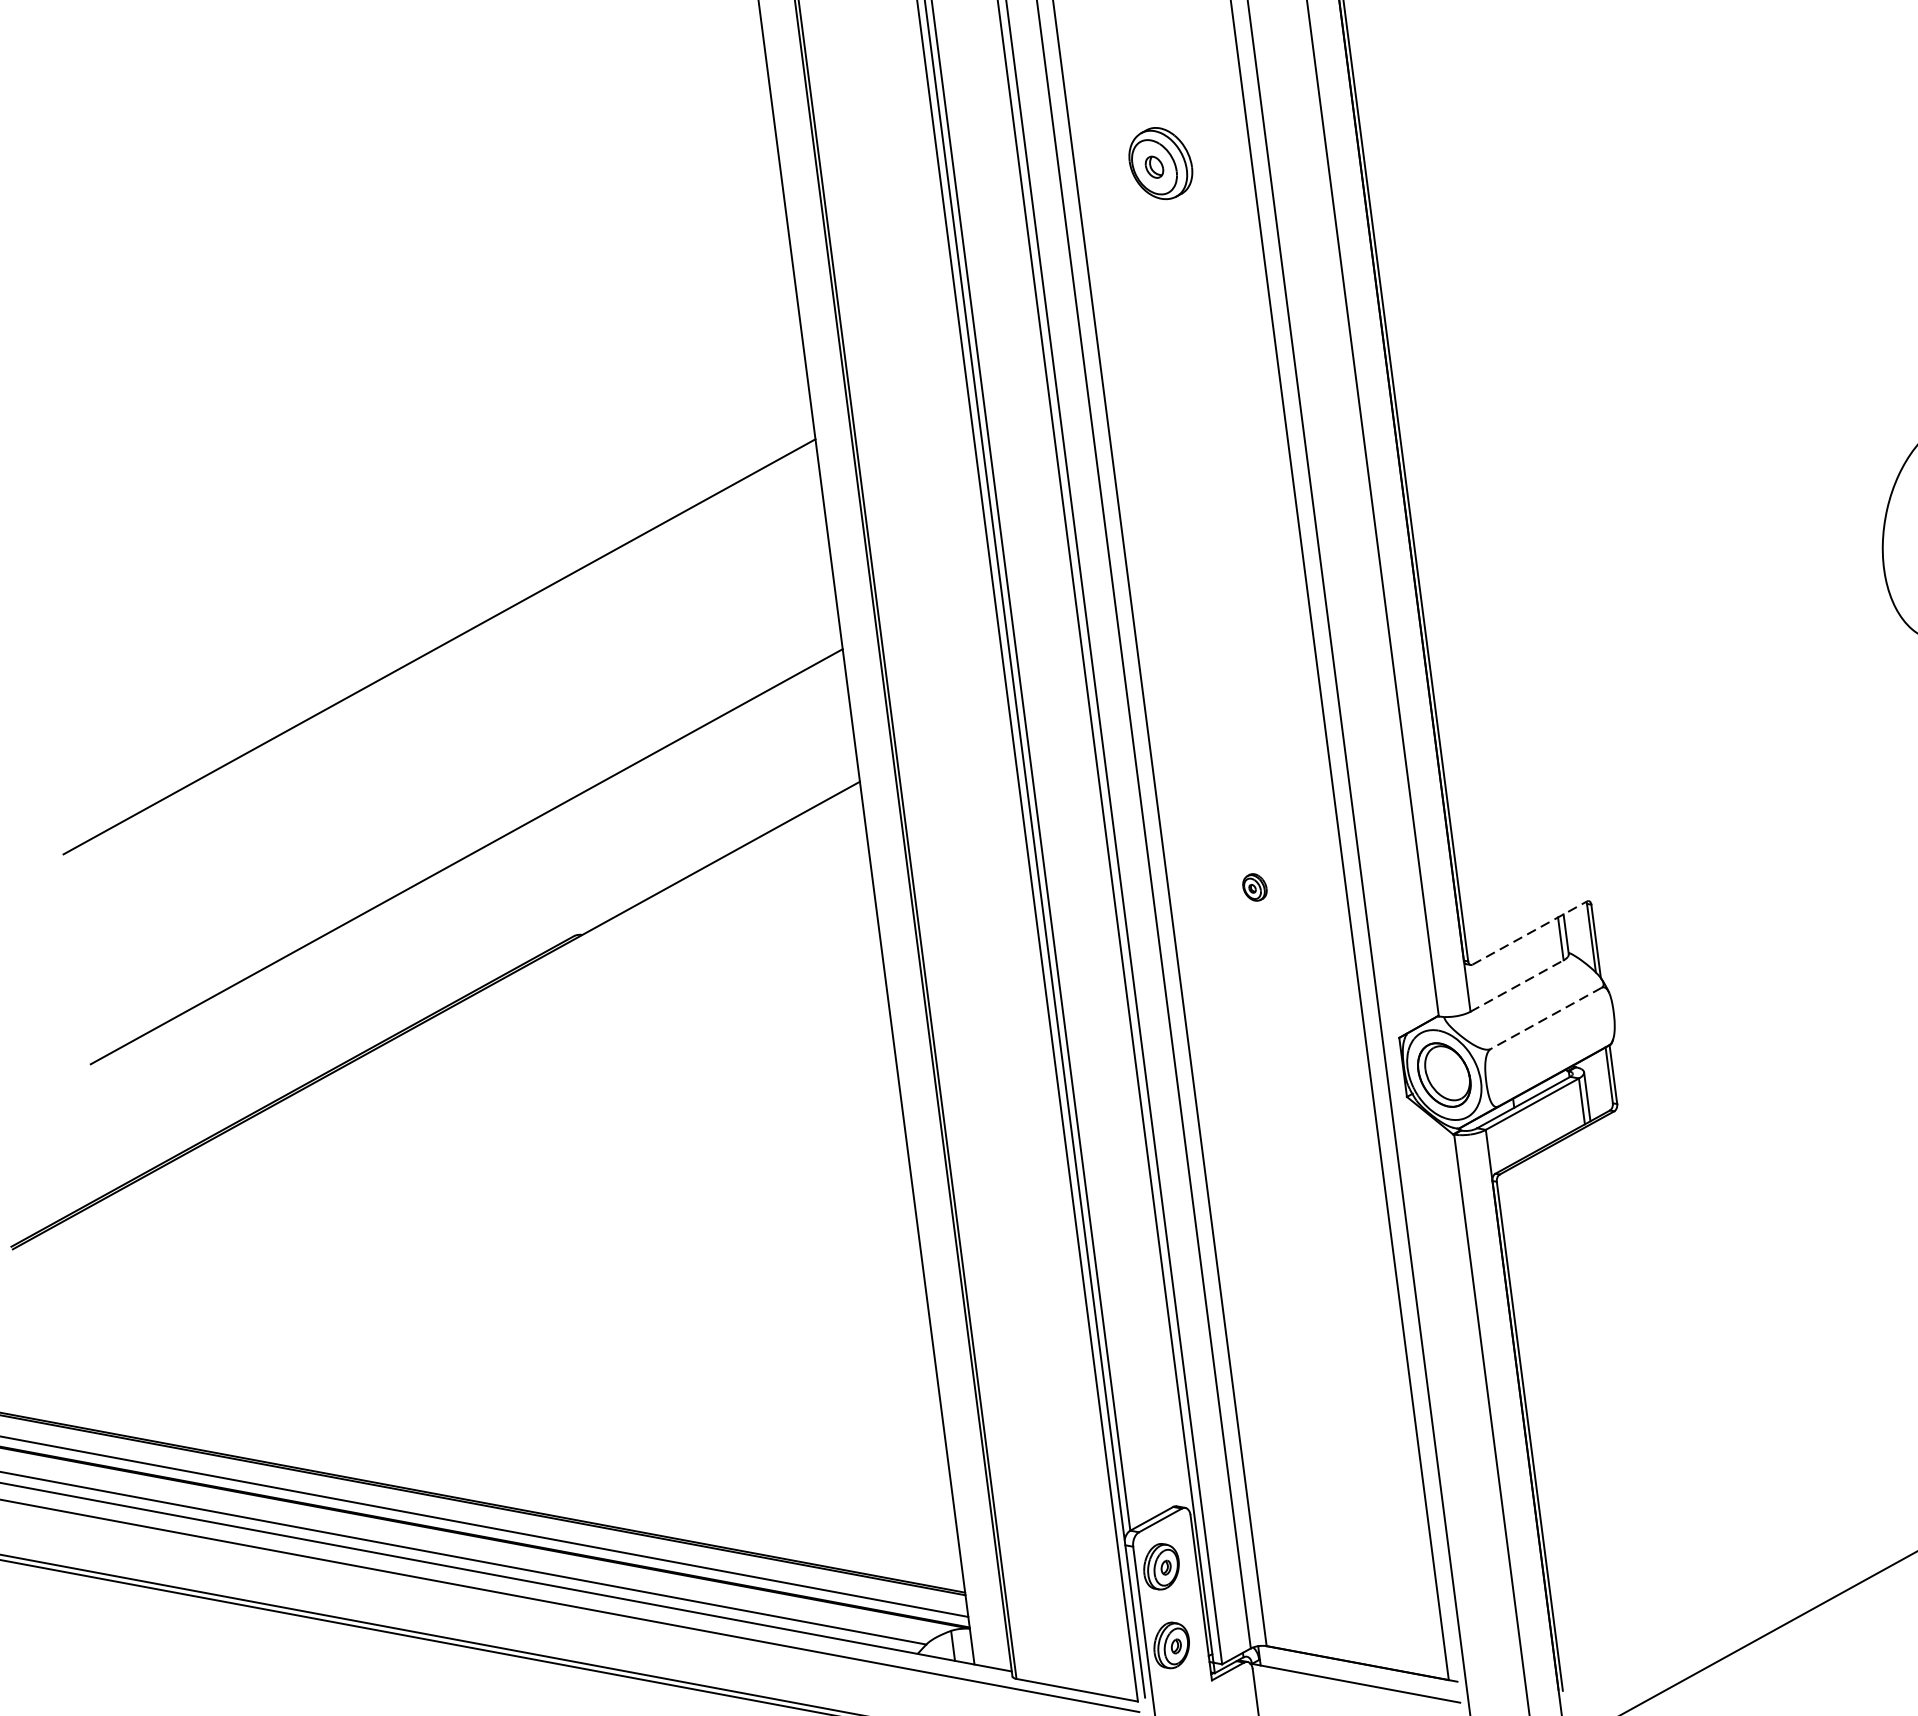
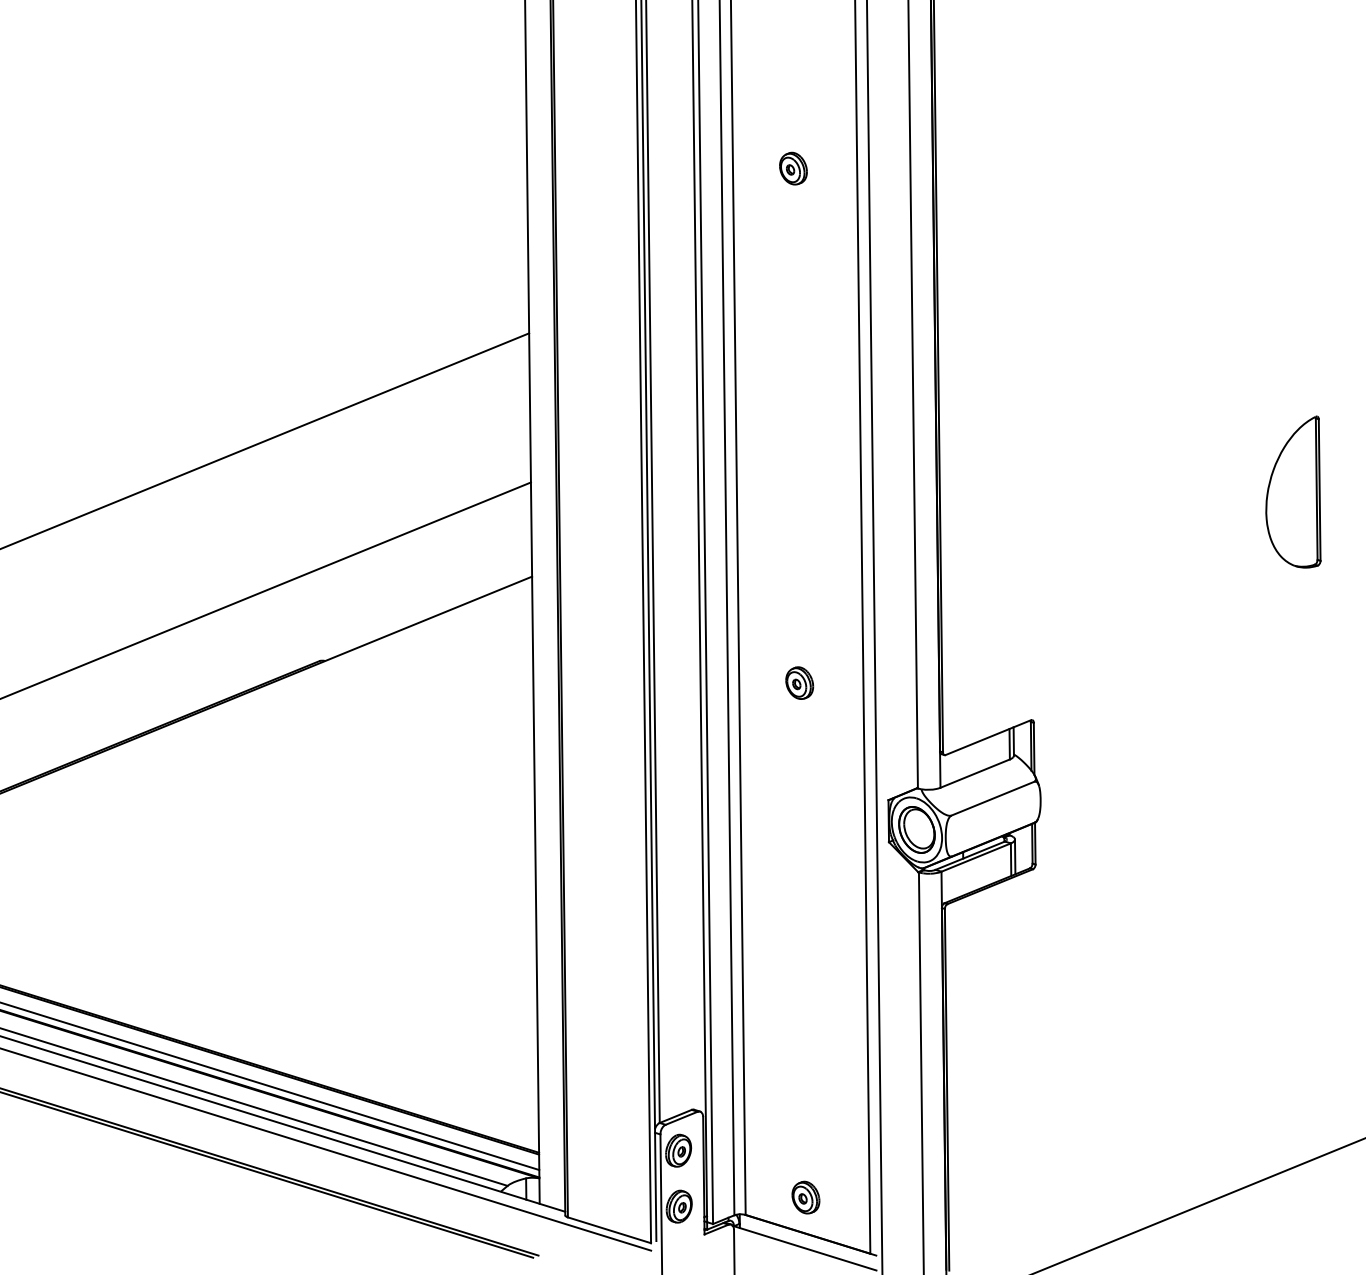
part: (1160, 163) -> (793, 168), size x0.62
part: (1254, 886) -> (799, 682), size x1.67
line: (1529, 932) -> (988, 737), dashed -> solid
line: (1517, 985) -> (975, 773), dashed -> solid
line: (1545, 1018) -> (992, 798), dashed -> solid
part: (1348, 1611) -> (805, 1197), added

